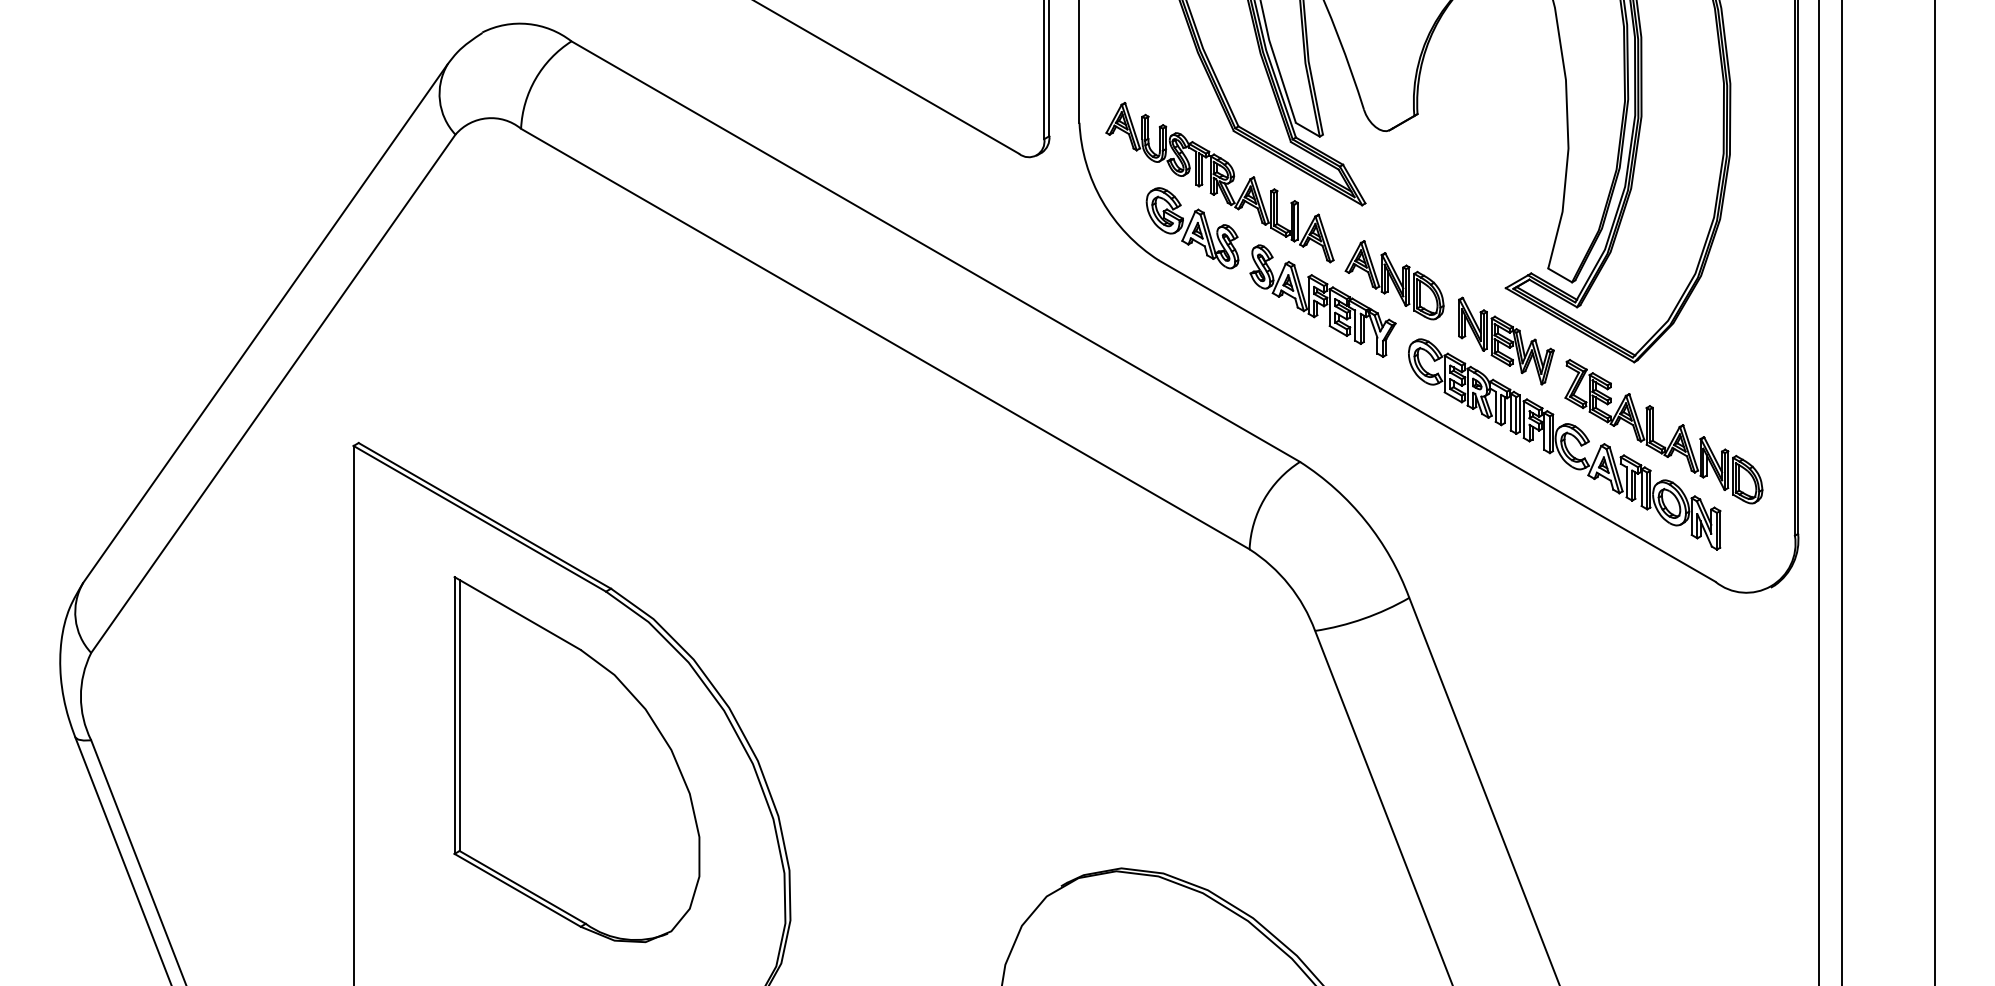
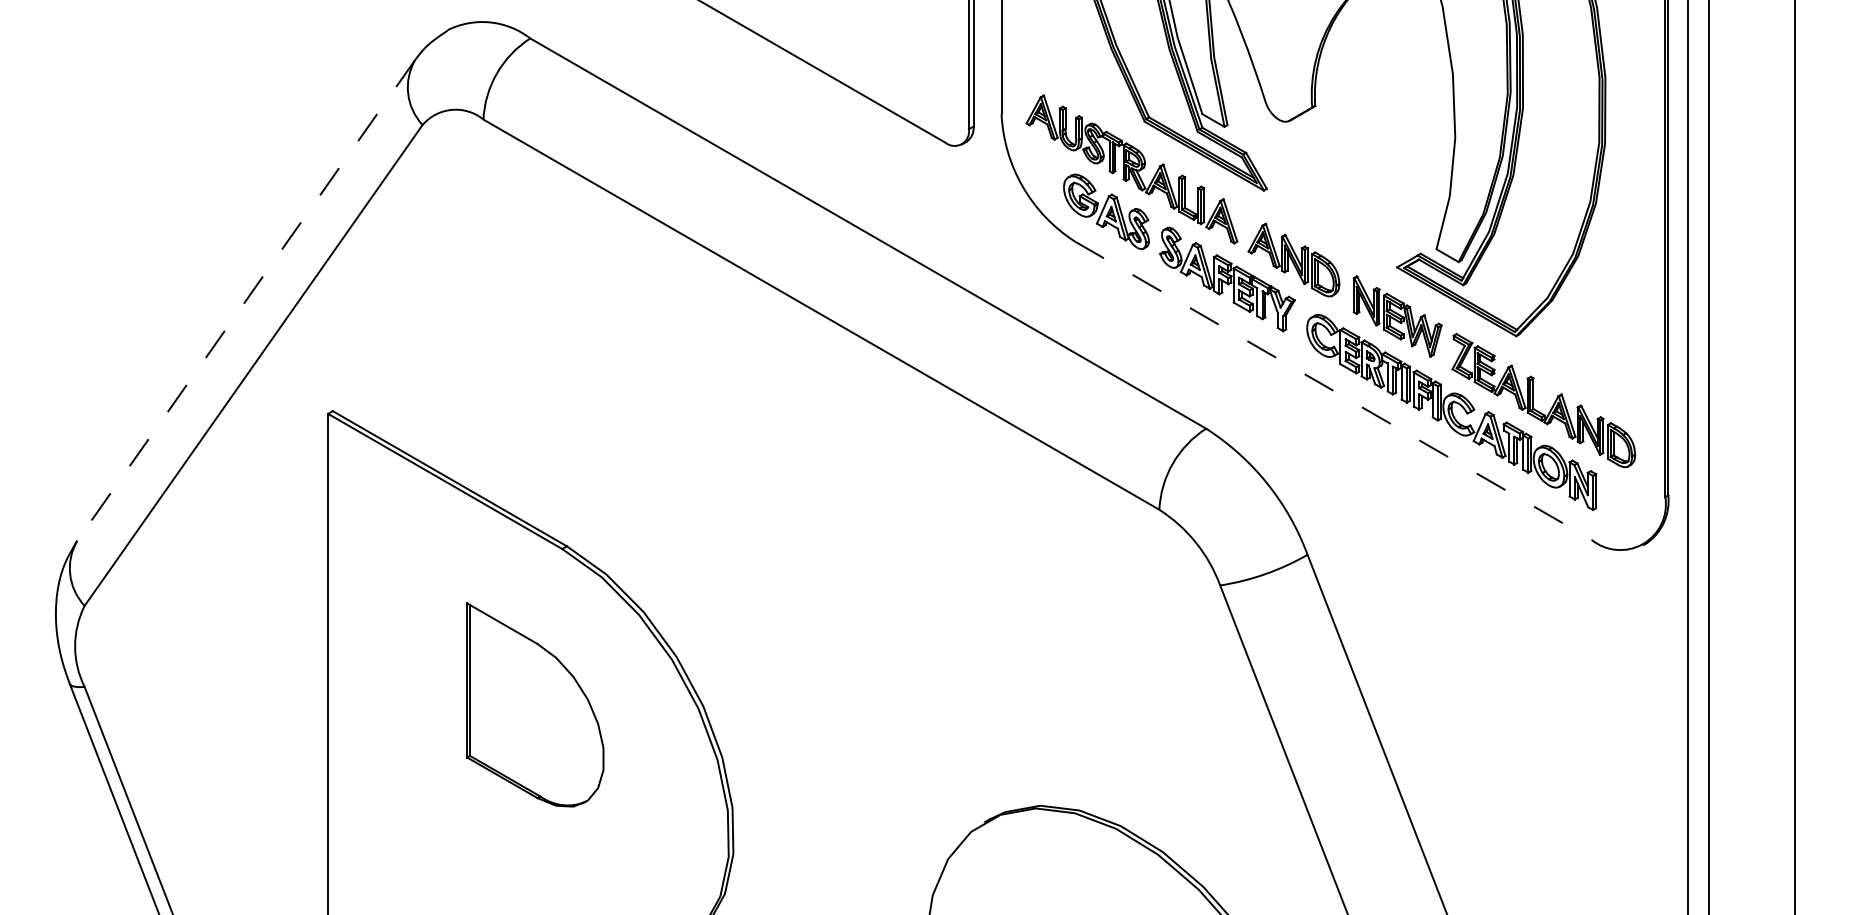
line: (265, 323) -> (246, 300), solid -> dashed
line: (1437, 421) -> (1333, 391), solid -> dashed
part: (576, 759) -> (534, 704), size x0.6

